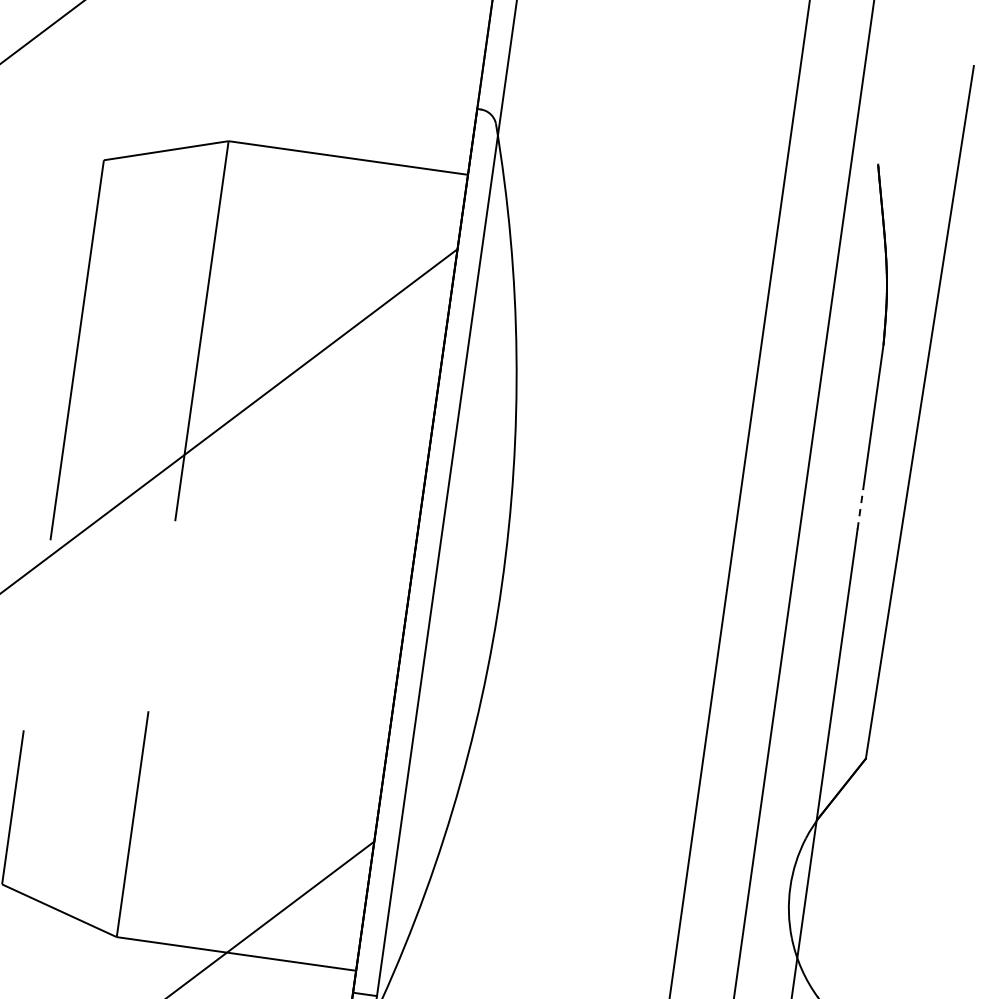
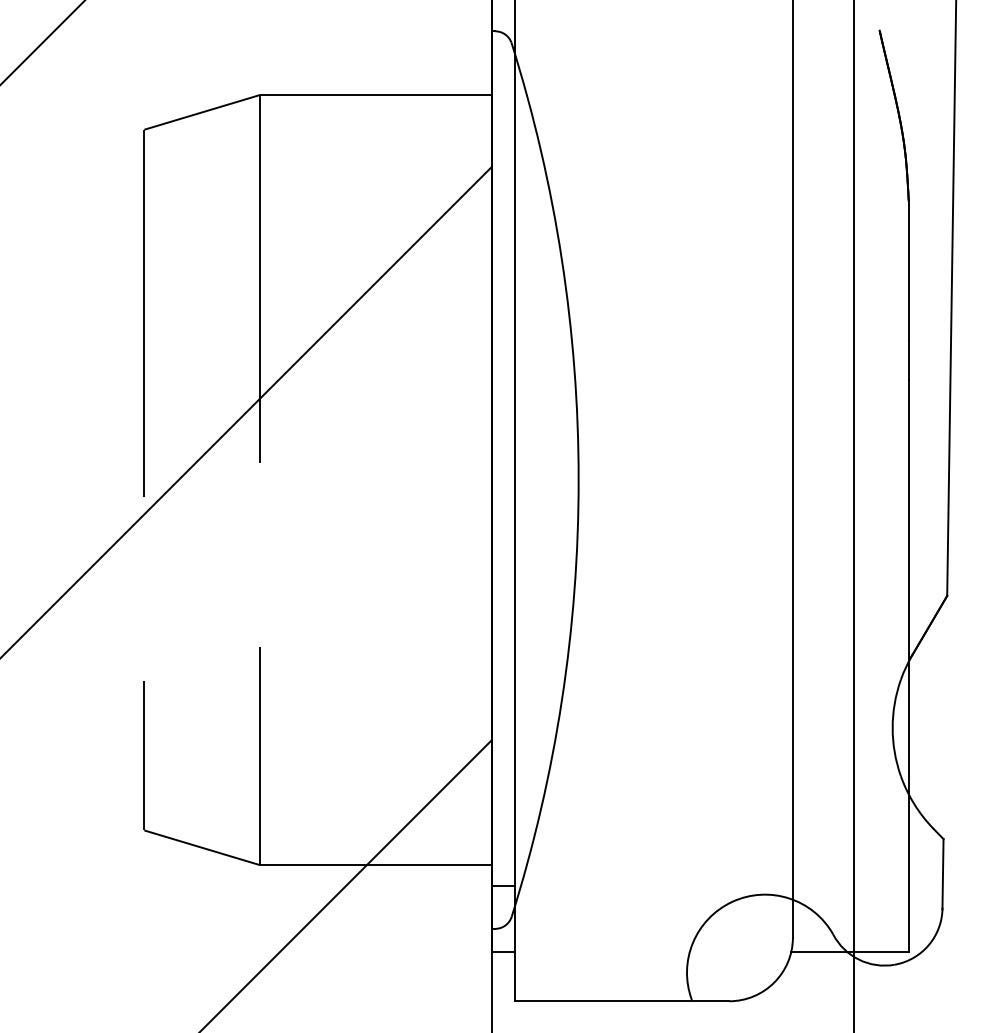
line: (860, 509) -> (908, 360), dashed -> solid

